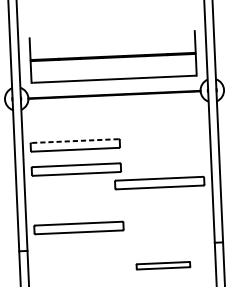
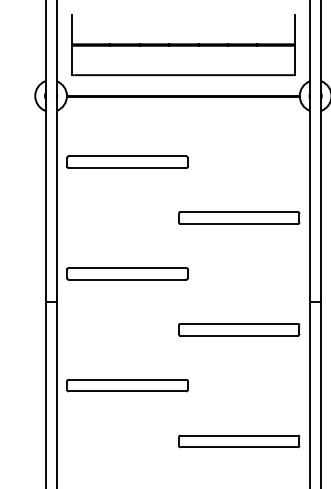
line: (75, 141) -> (127, 156), dashed -> solid
part: (76, 169) -> (127, 194), removed
part: (163, 265) -> (239, 329), size x1.67

